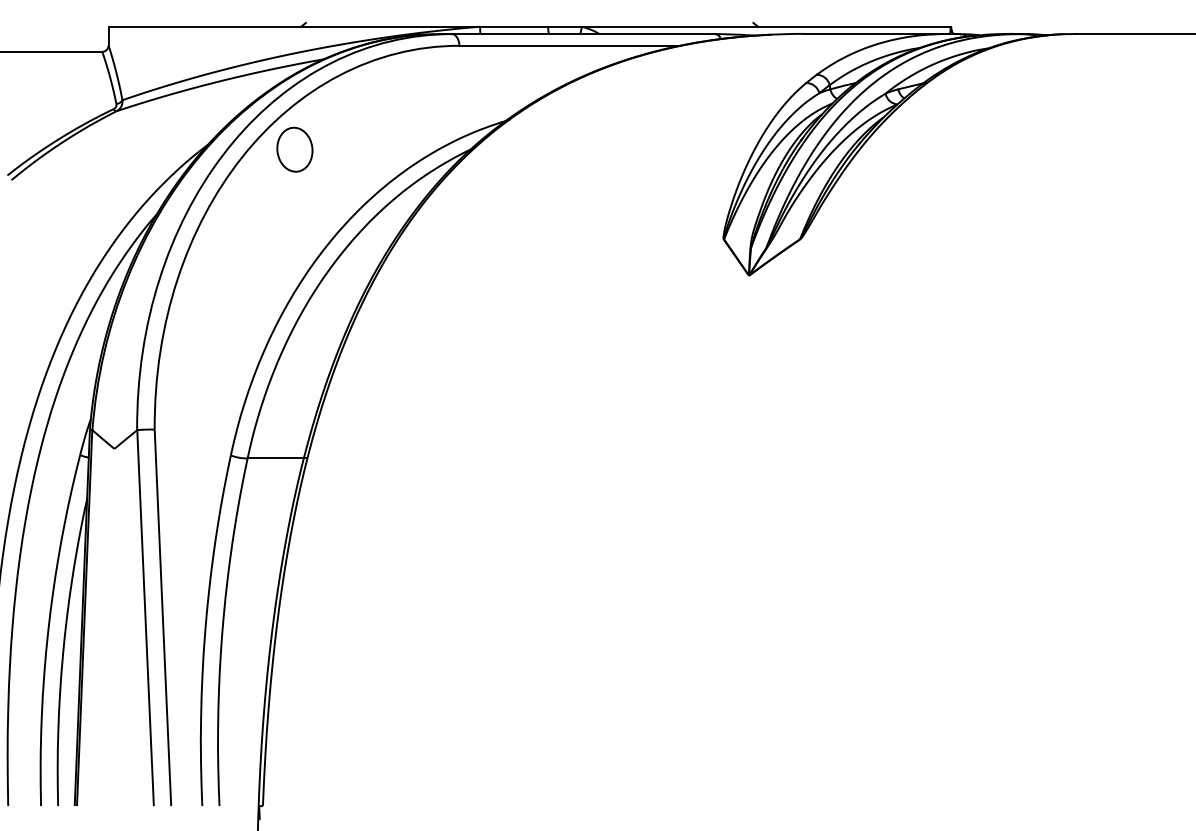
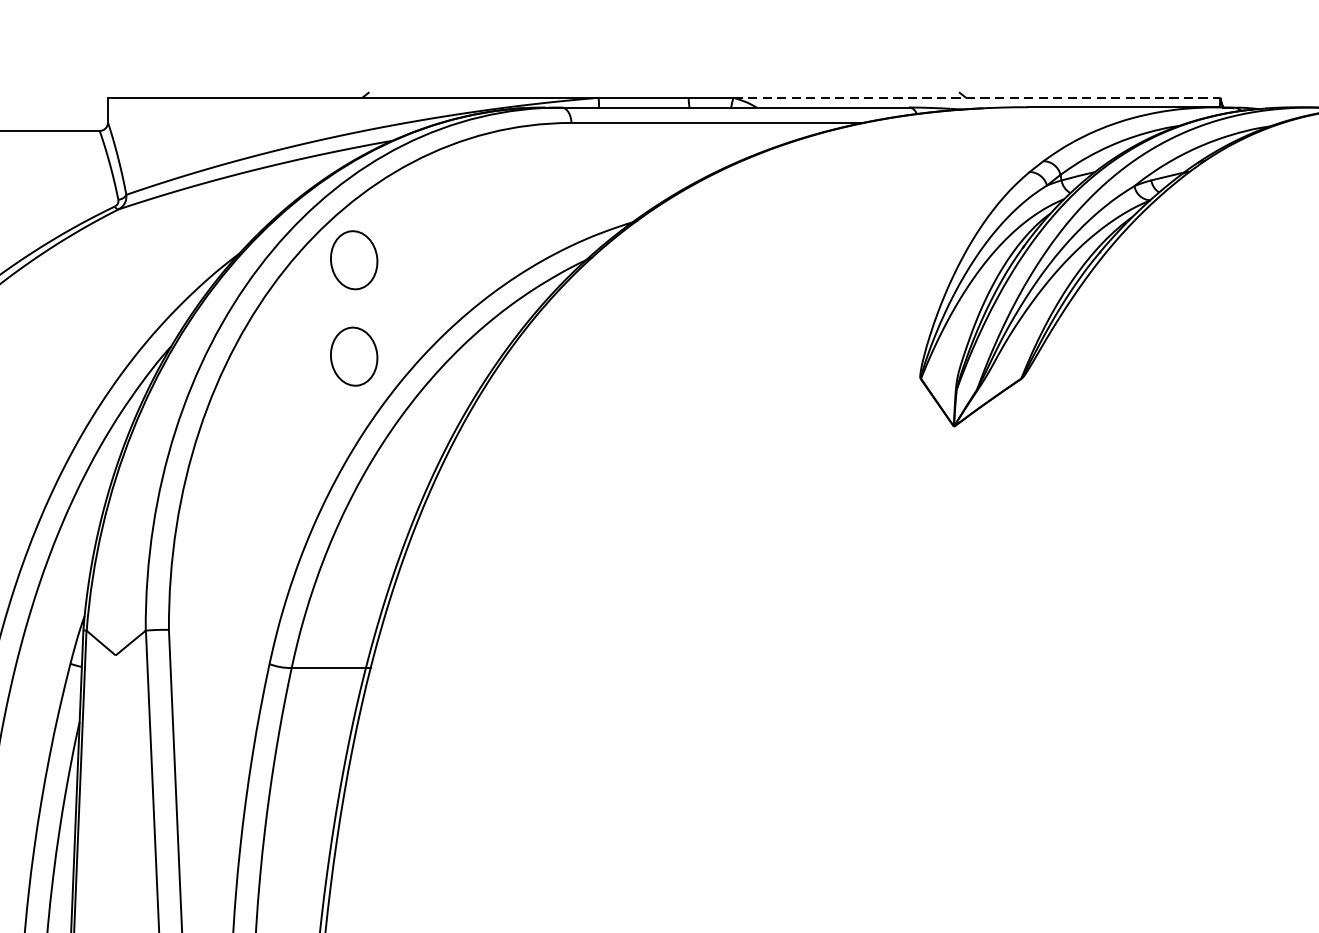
line: (766, 26) -> (977, 97), solid -> dashed
part: (294, 222) -> (353, 356), added

